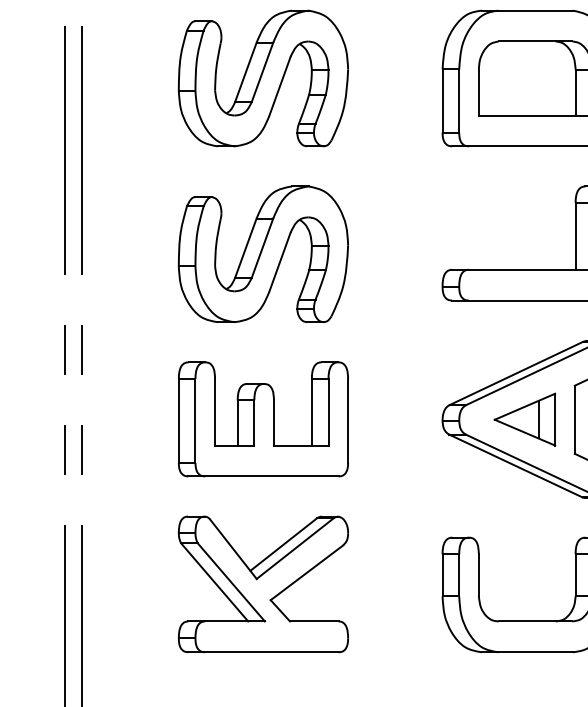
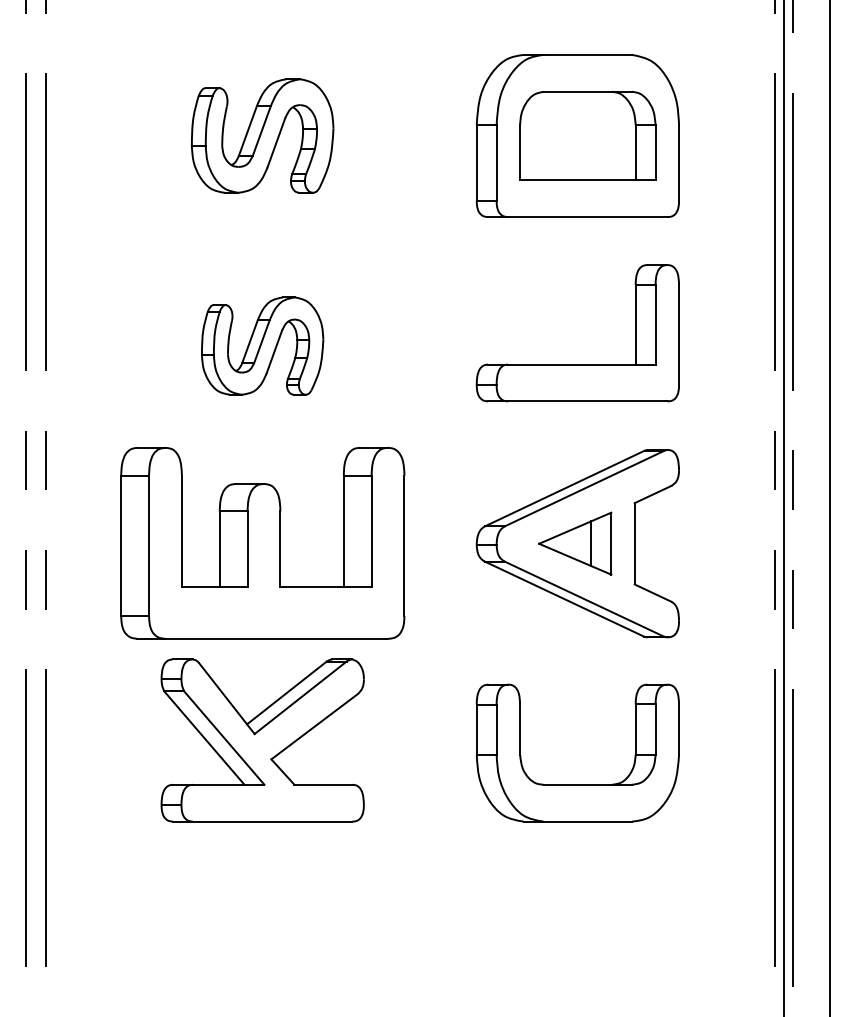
part: (263, 78) -> (262, 135), size x0.7
part: (263, 253) -> (262, 345), size x0.6
part: (263, 419) -> (262, 543), size x1.4

